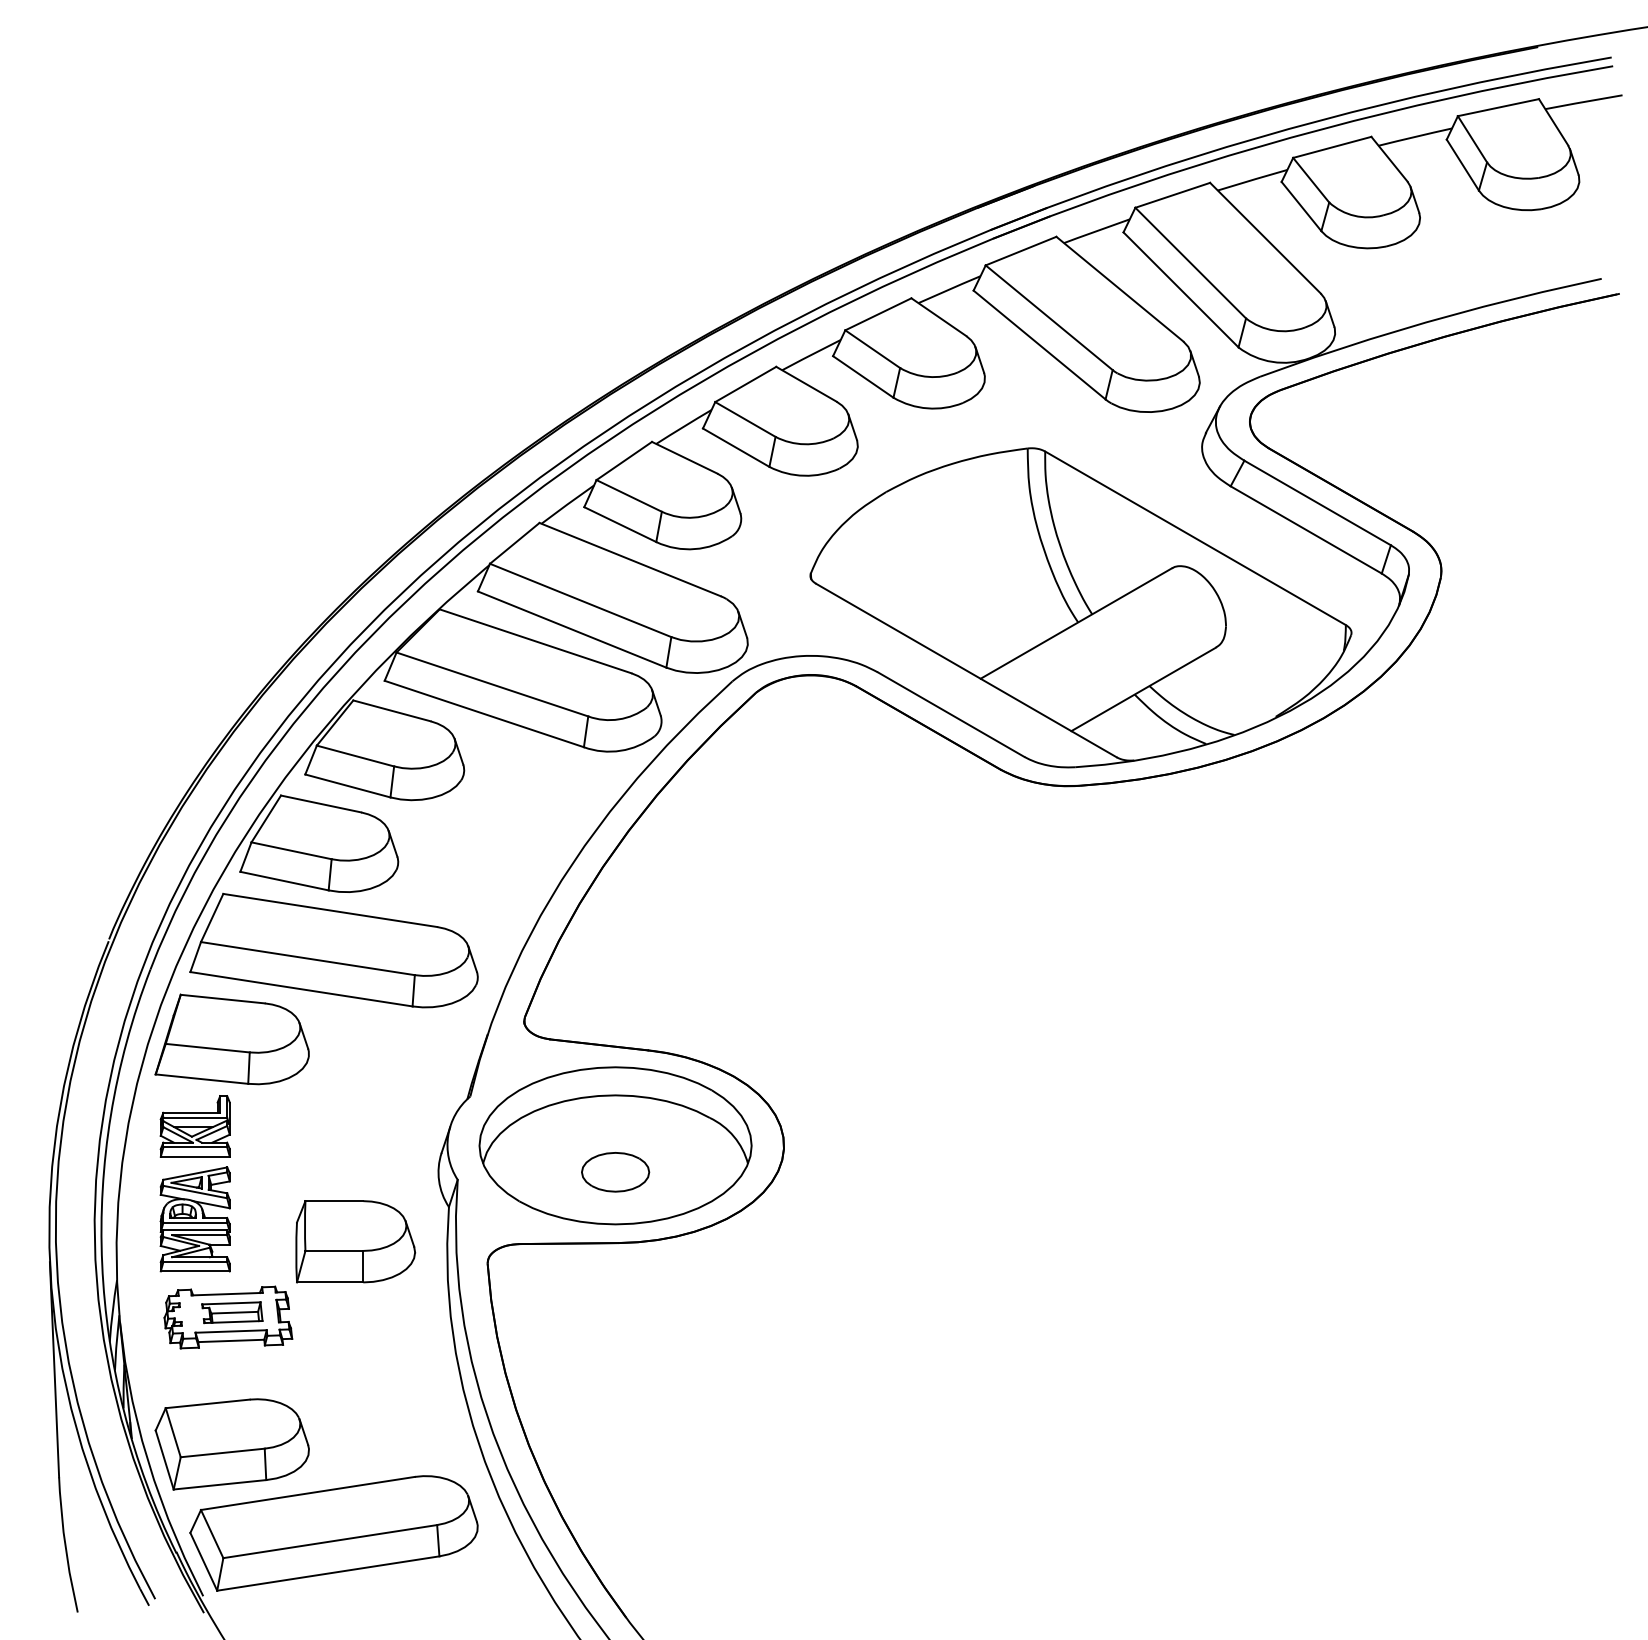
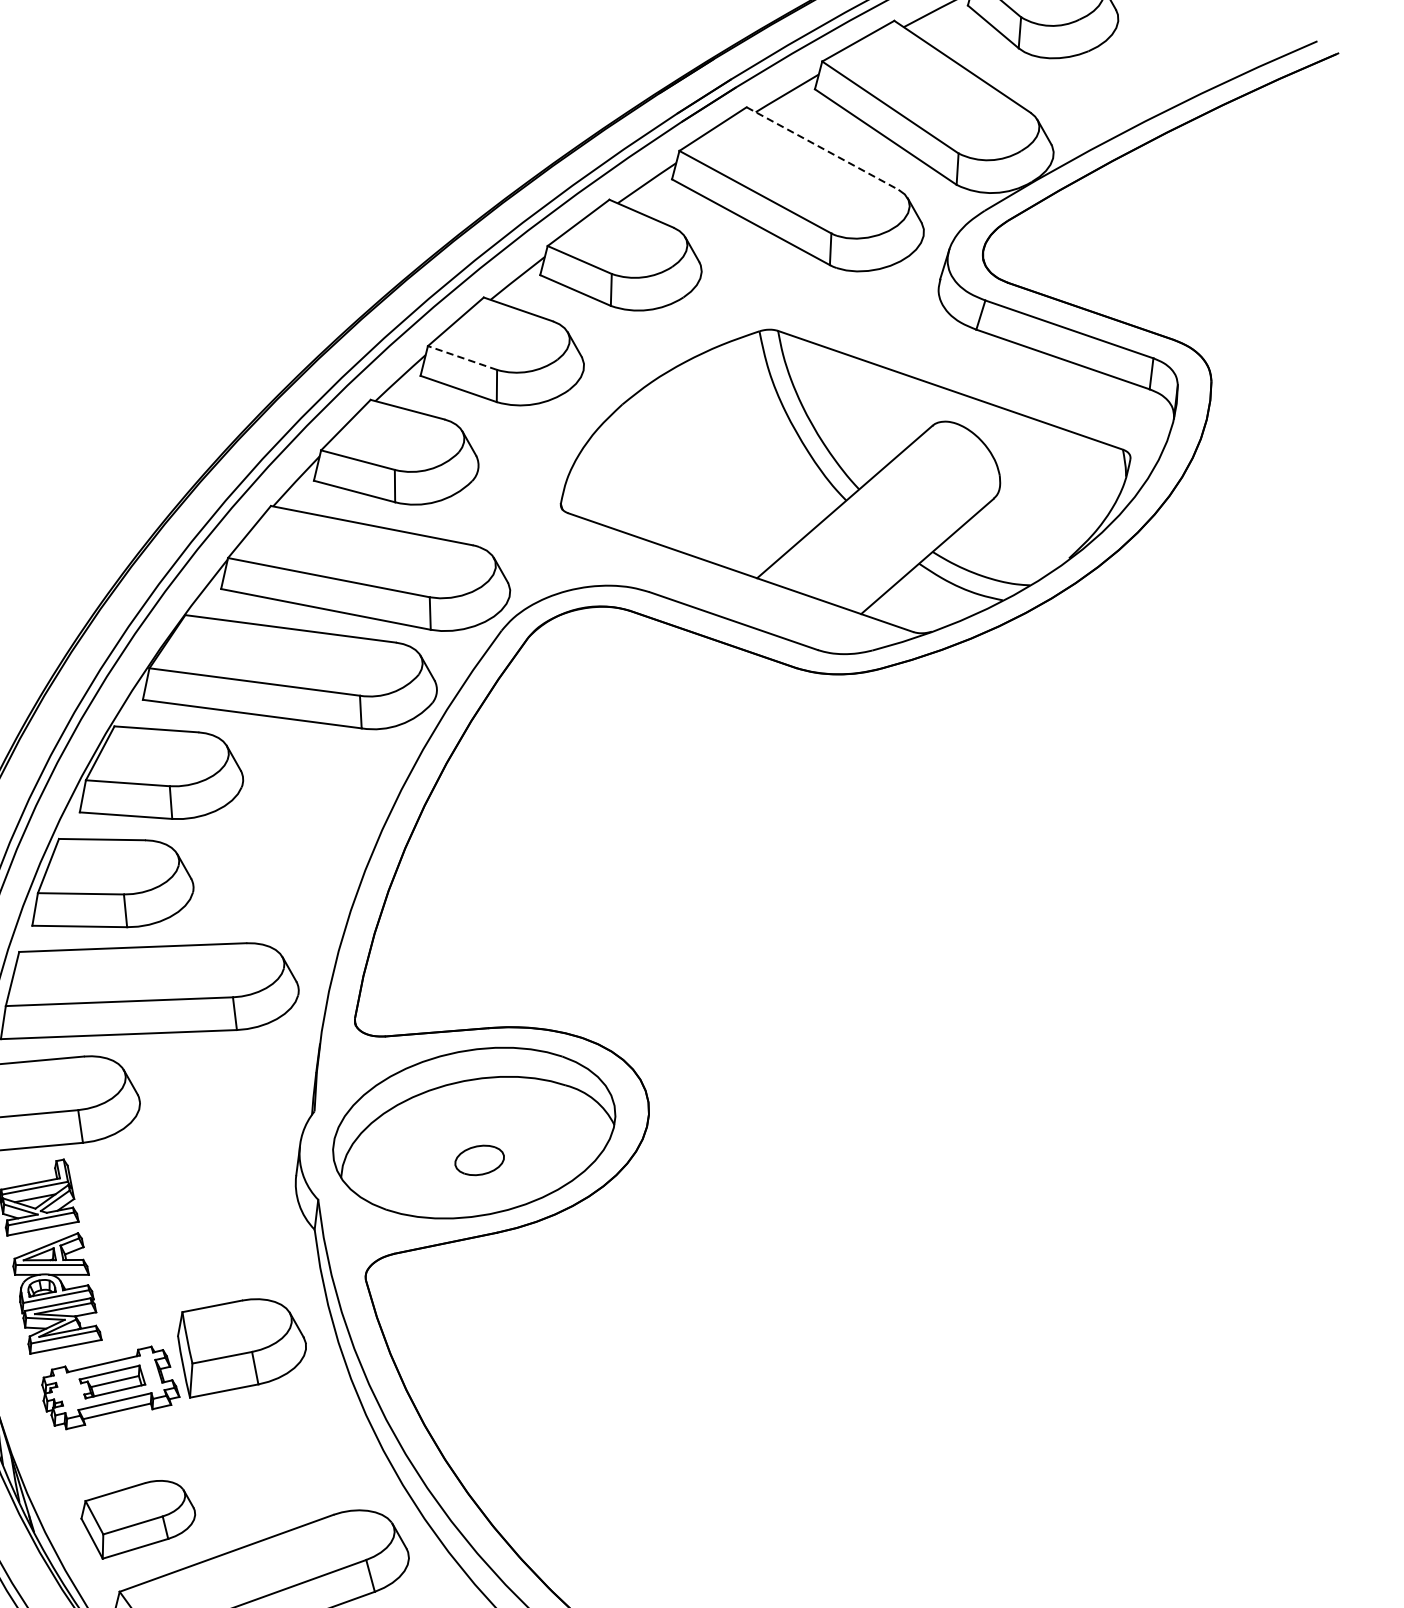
line: (1120, 289) -> (823, 148), solid -> dashed
line: (745, 419) -> (462, 358), solid -> dashed
part: (615, 1172) -> (479, 1160), size x0.7
part: (355, 1241) -> (242, 1343), moved
part: (231, 1444) -> (138, 1518), size x0.7

